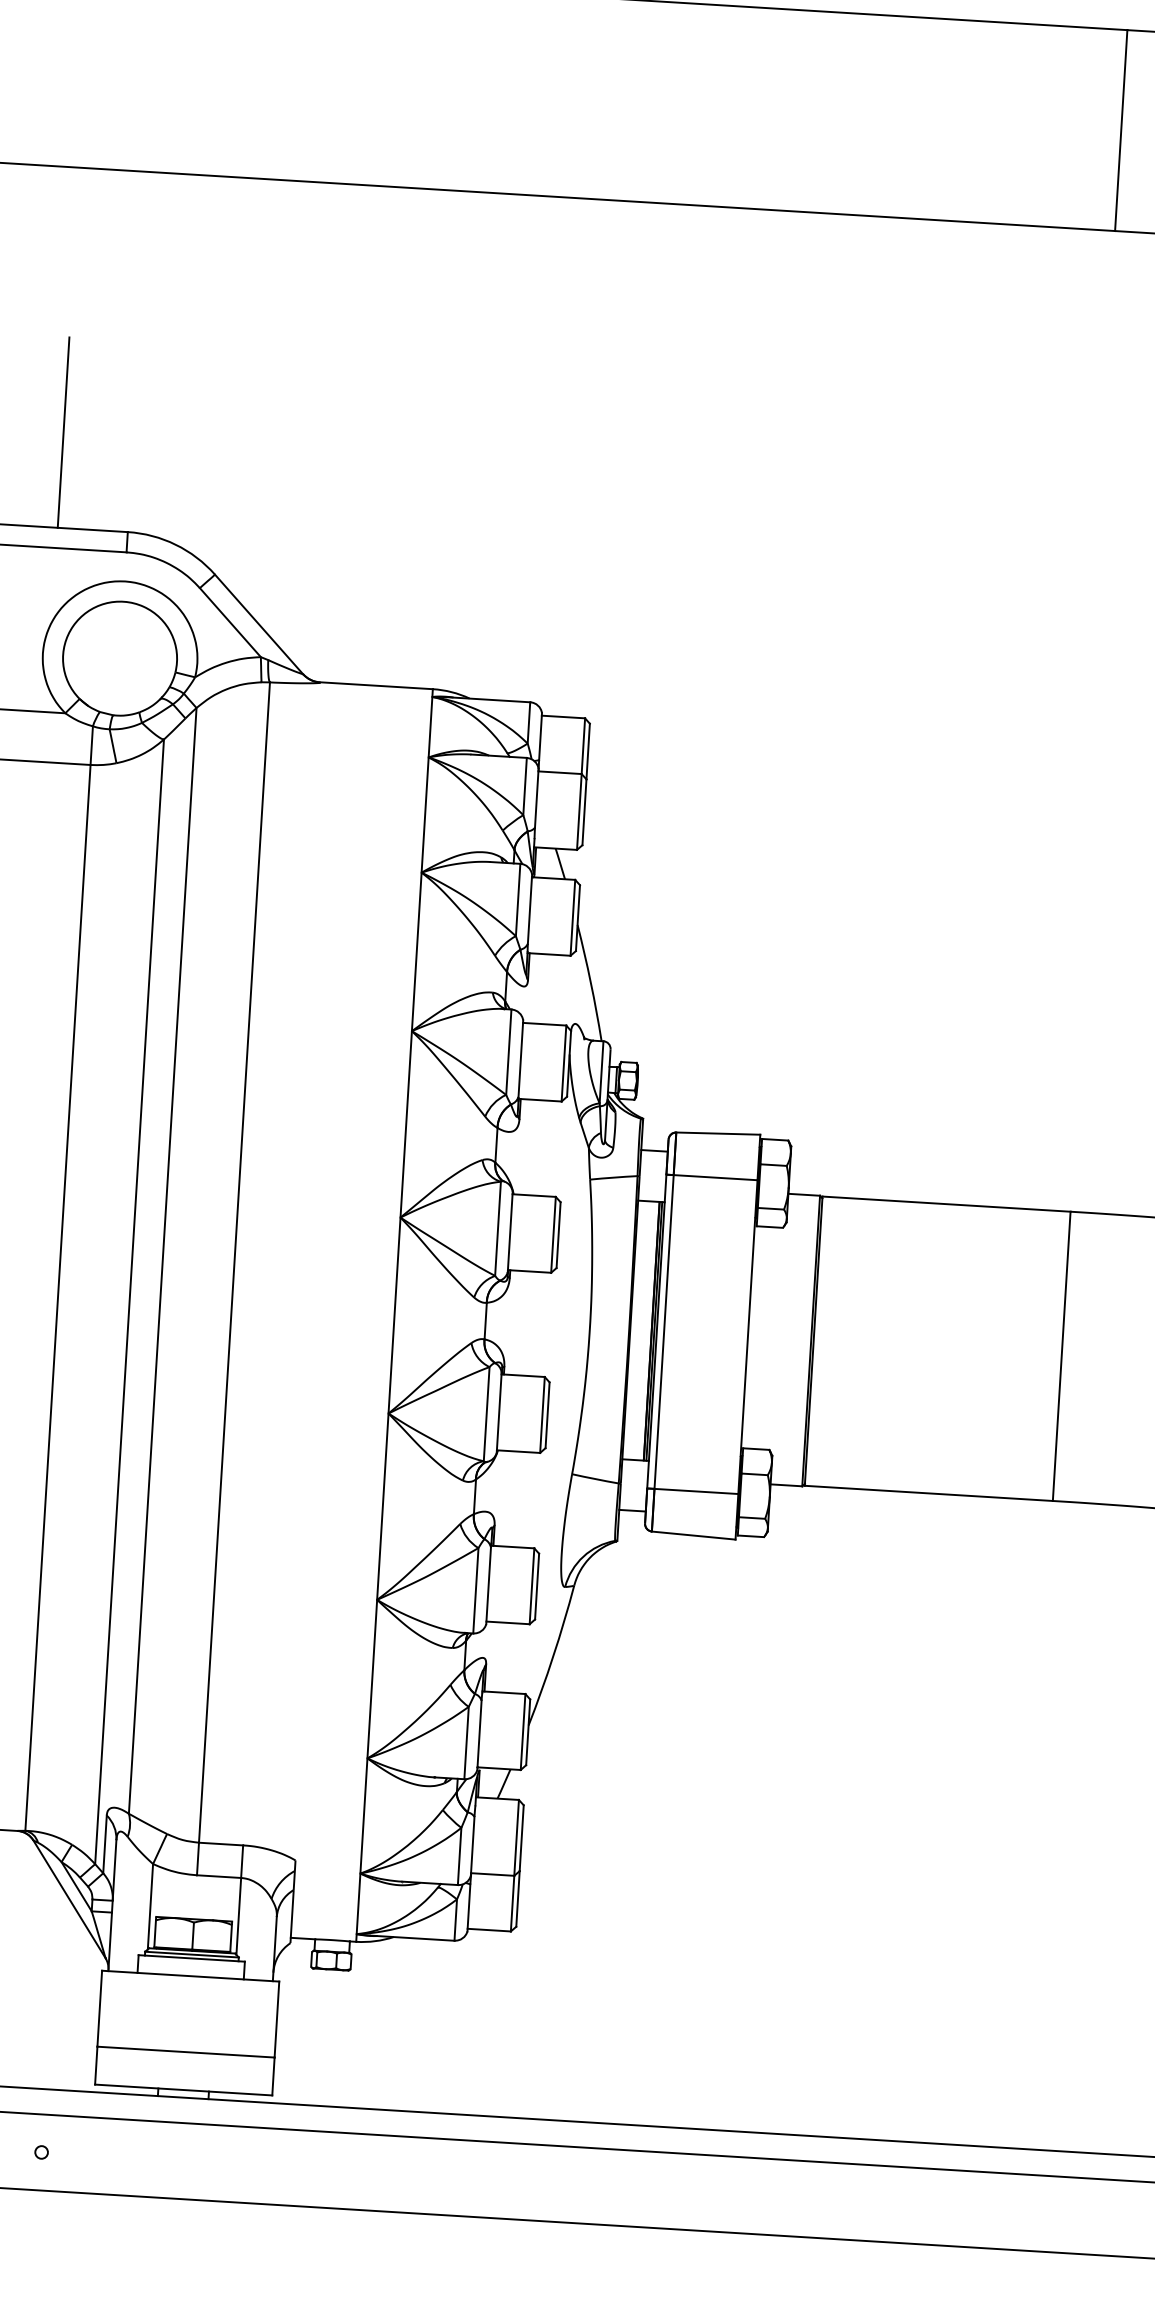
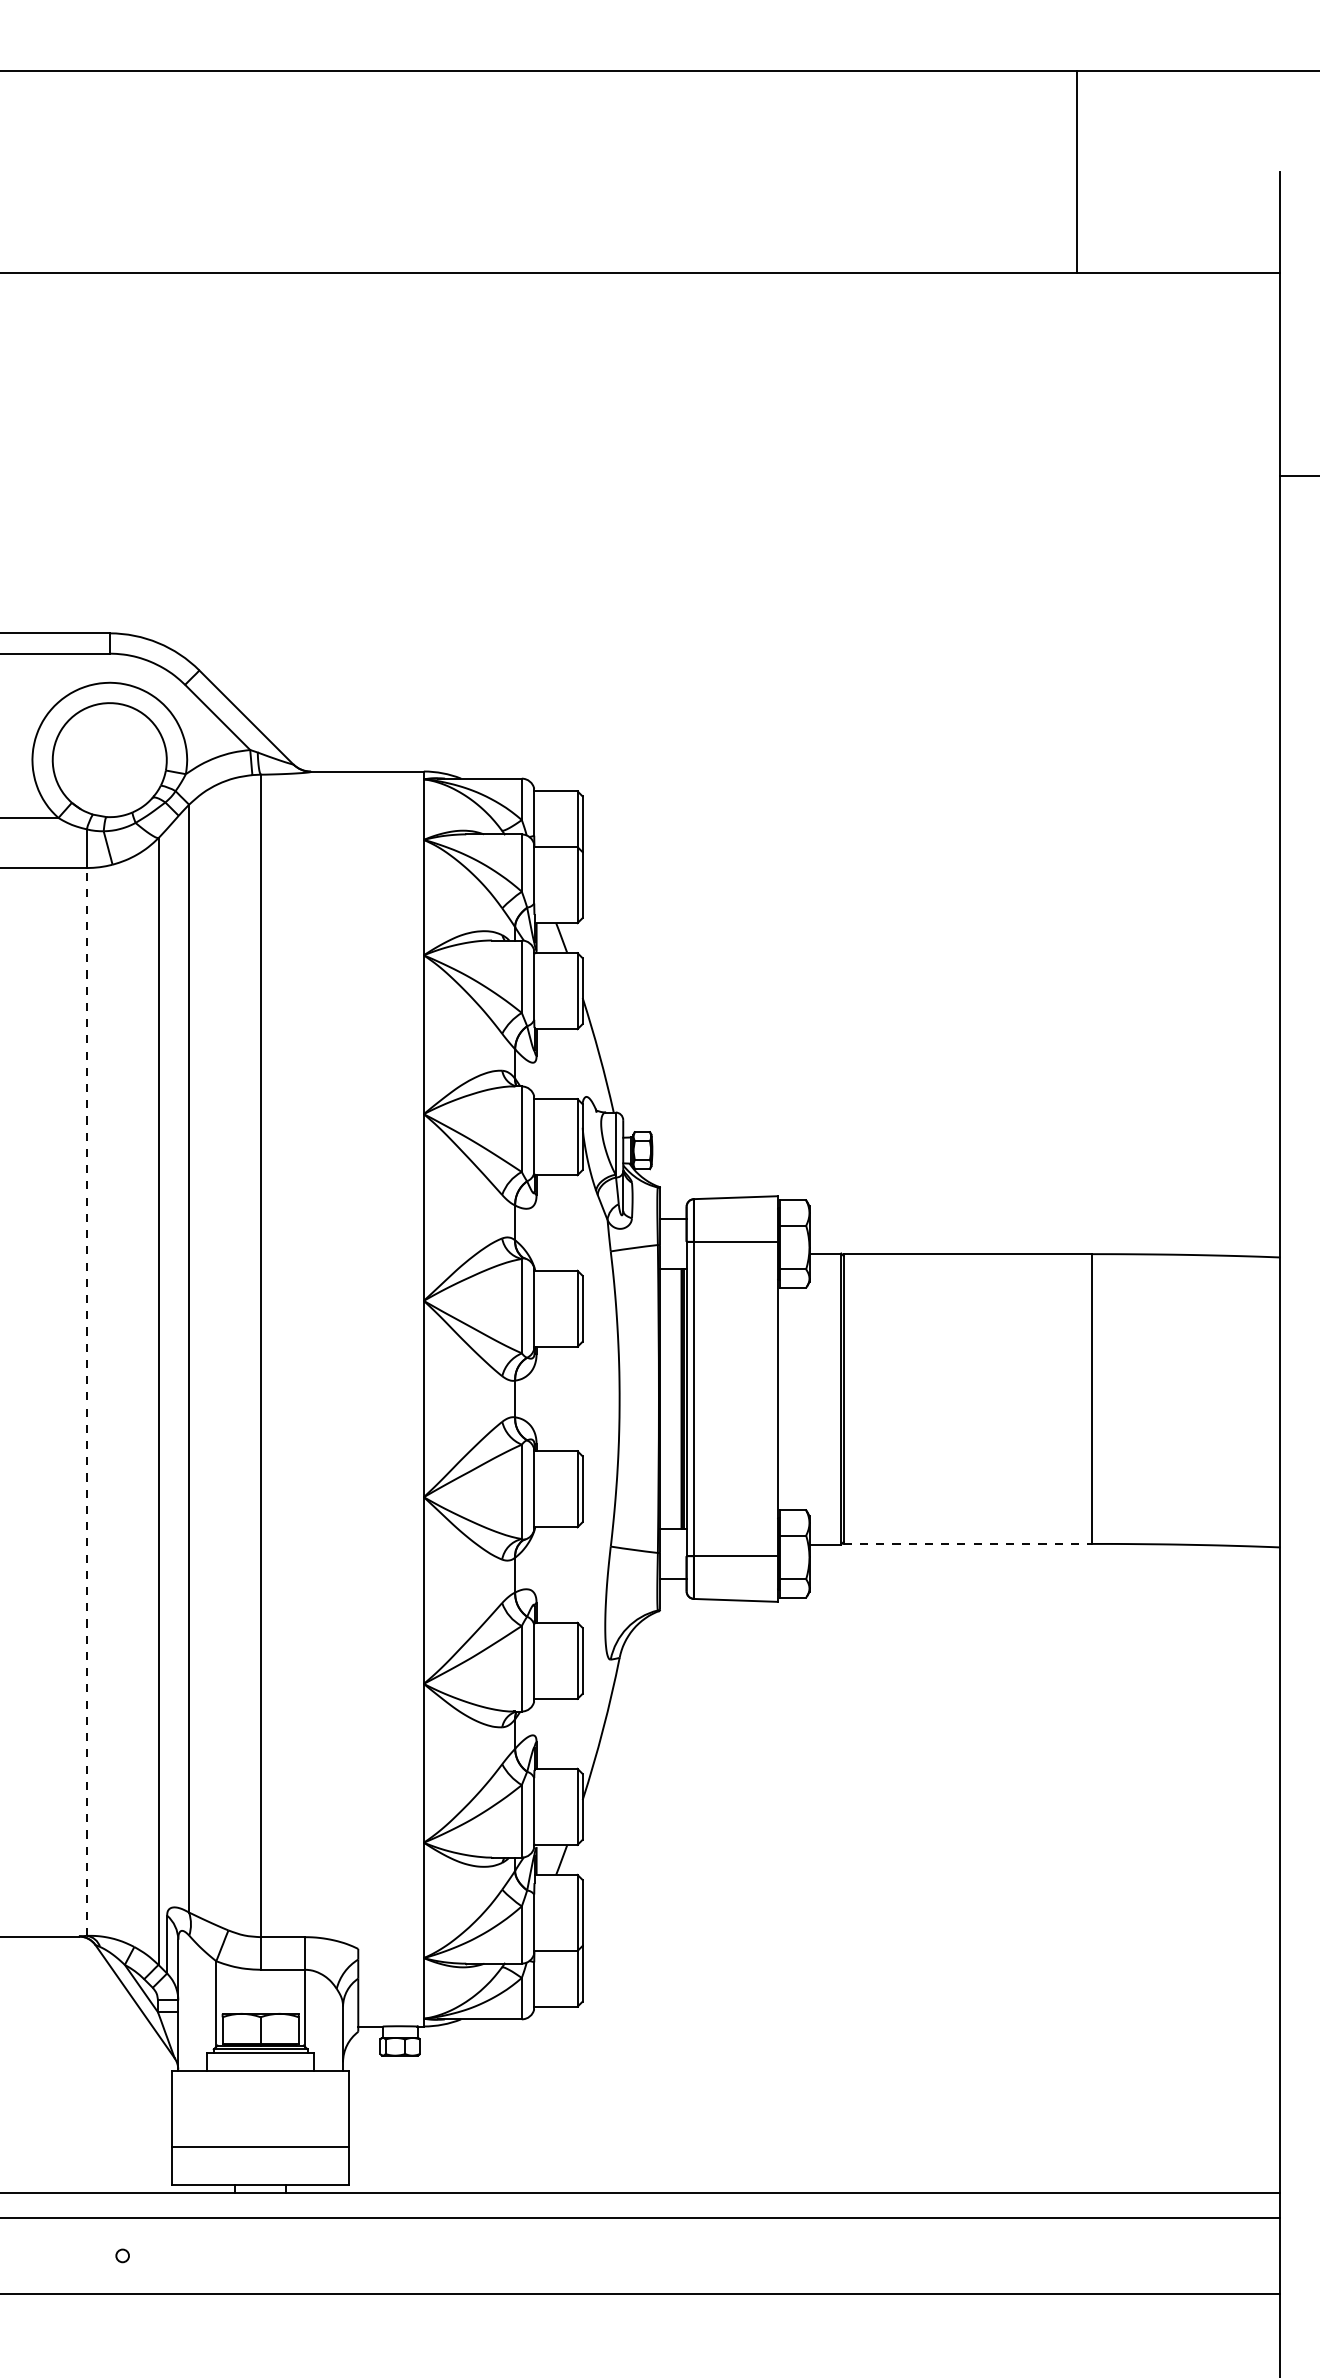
line: (63, 432) -> (39, 537), removed
line: (57, 1297) -> (86, 1401), solid -> dashed
line: (929, 1492) -> (968, 1543), solid -> dashed

